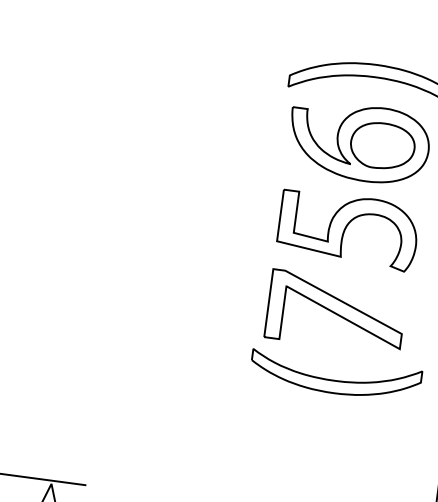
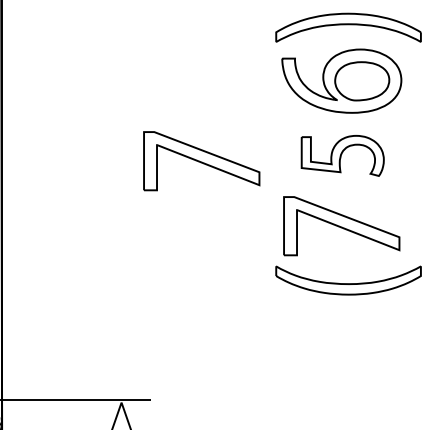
part: (182, 214) -> (201, 161), added
part: (348, 229) -> (342, 155), size x0.7

